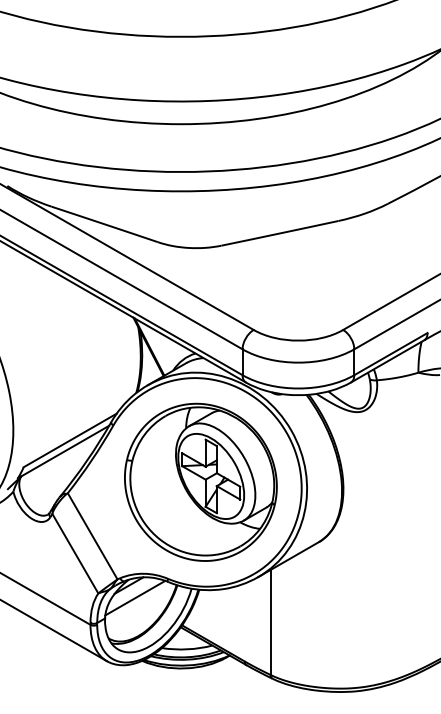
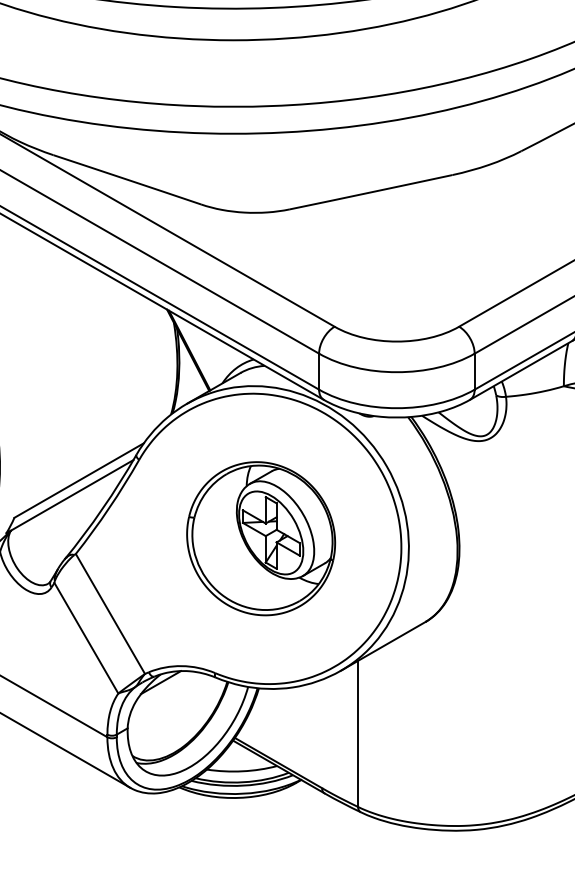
part: (200, 481) -> (260, 537), size x0.7
line: (135, 597) -> (170, 699), removed

